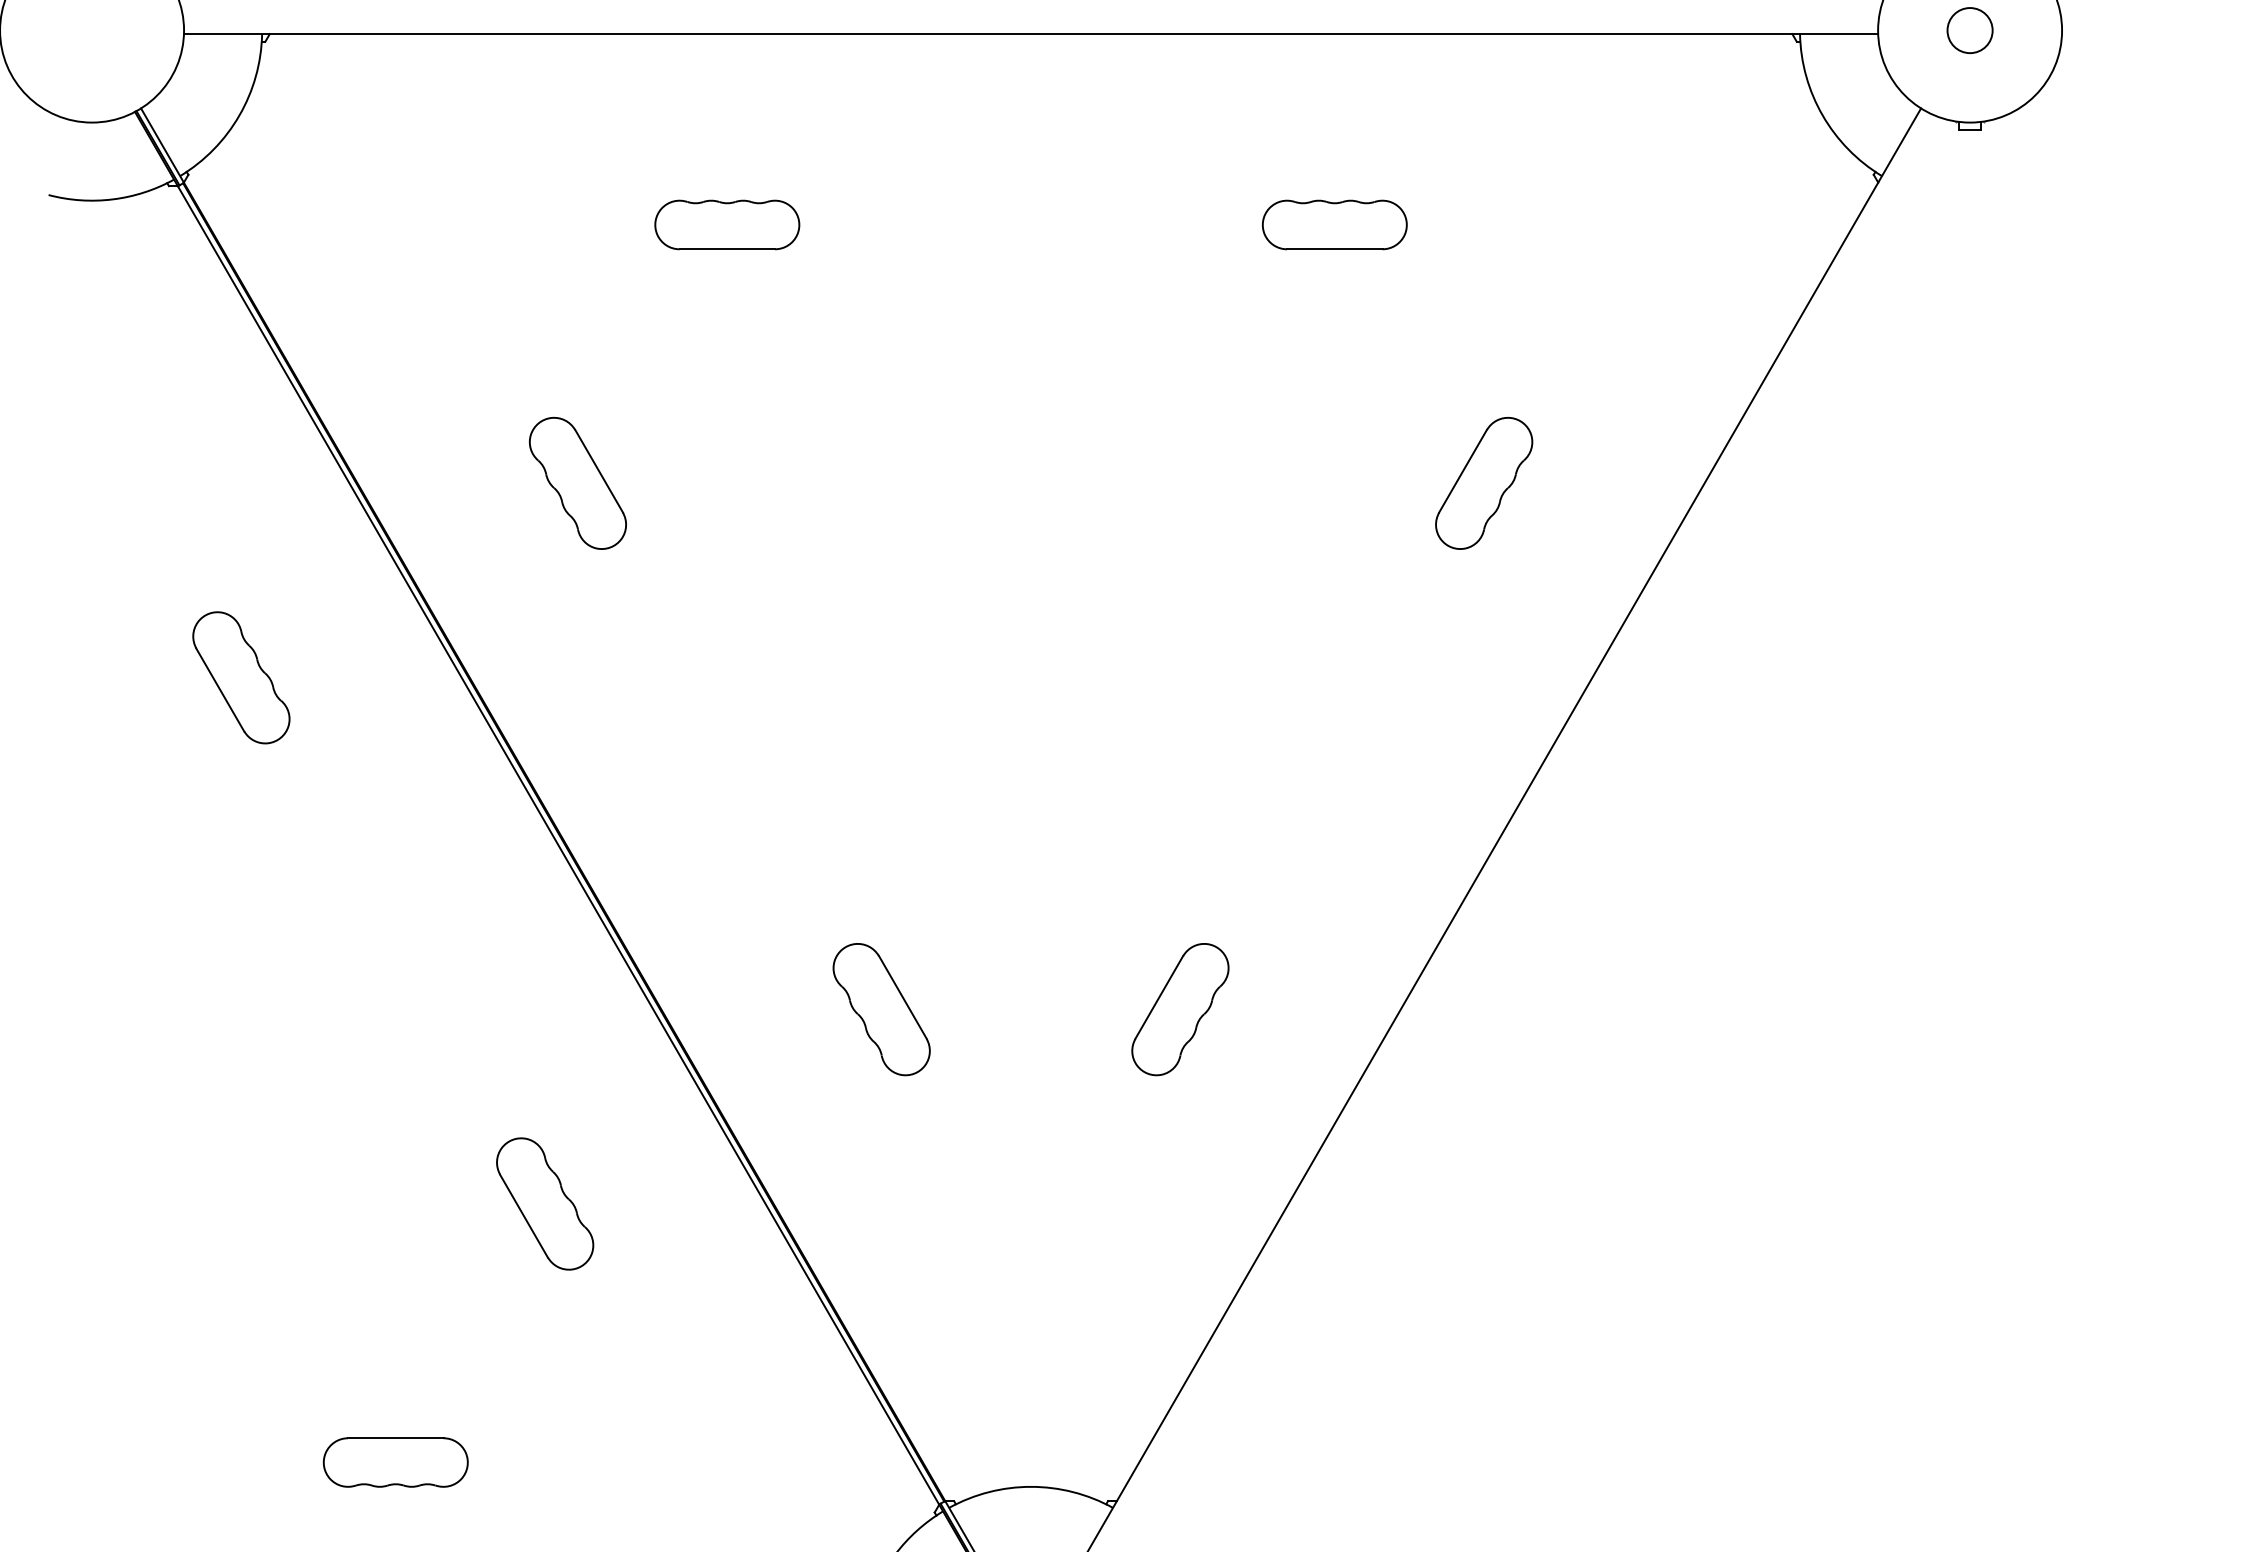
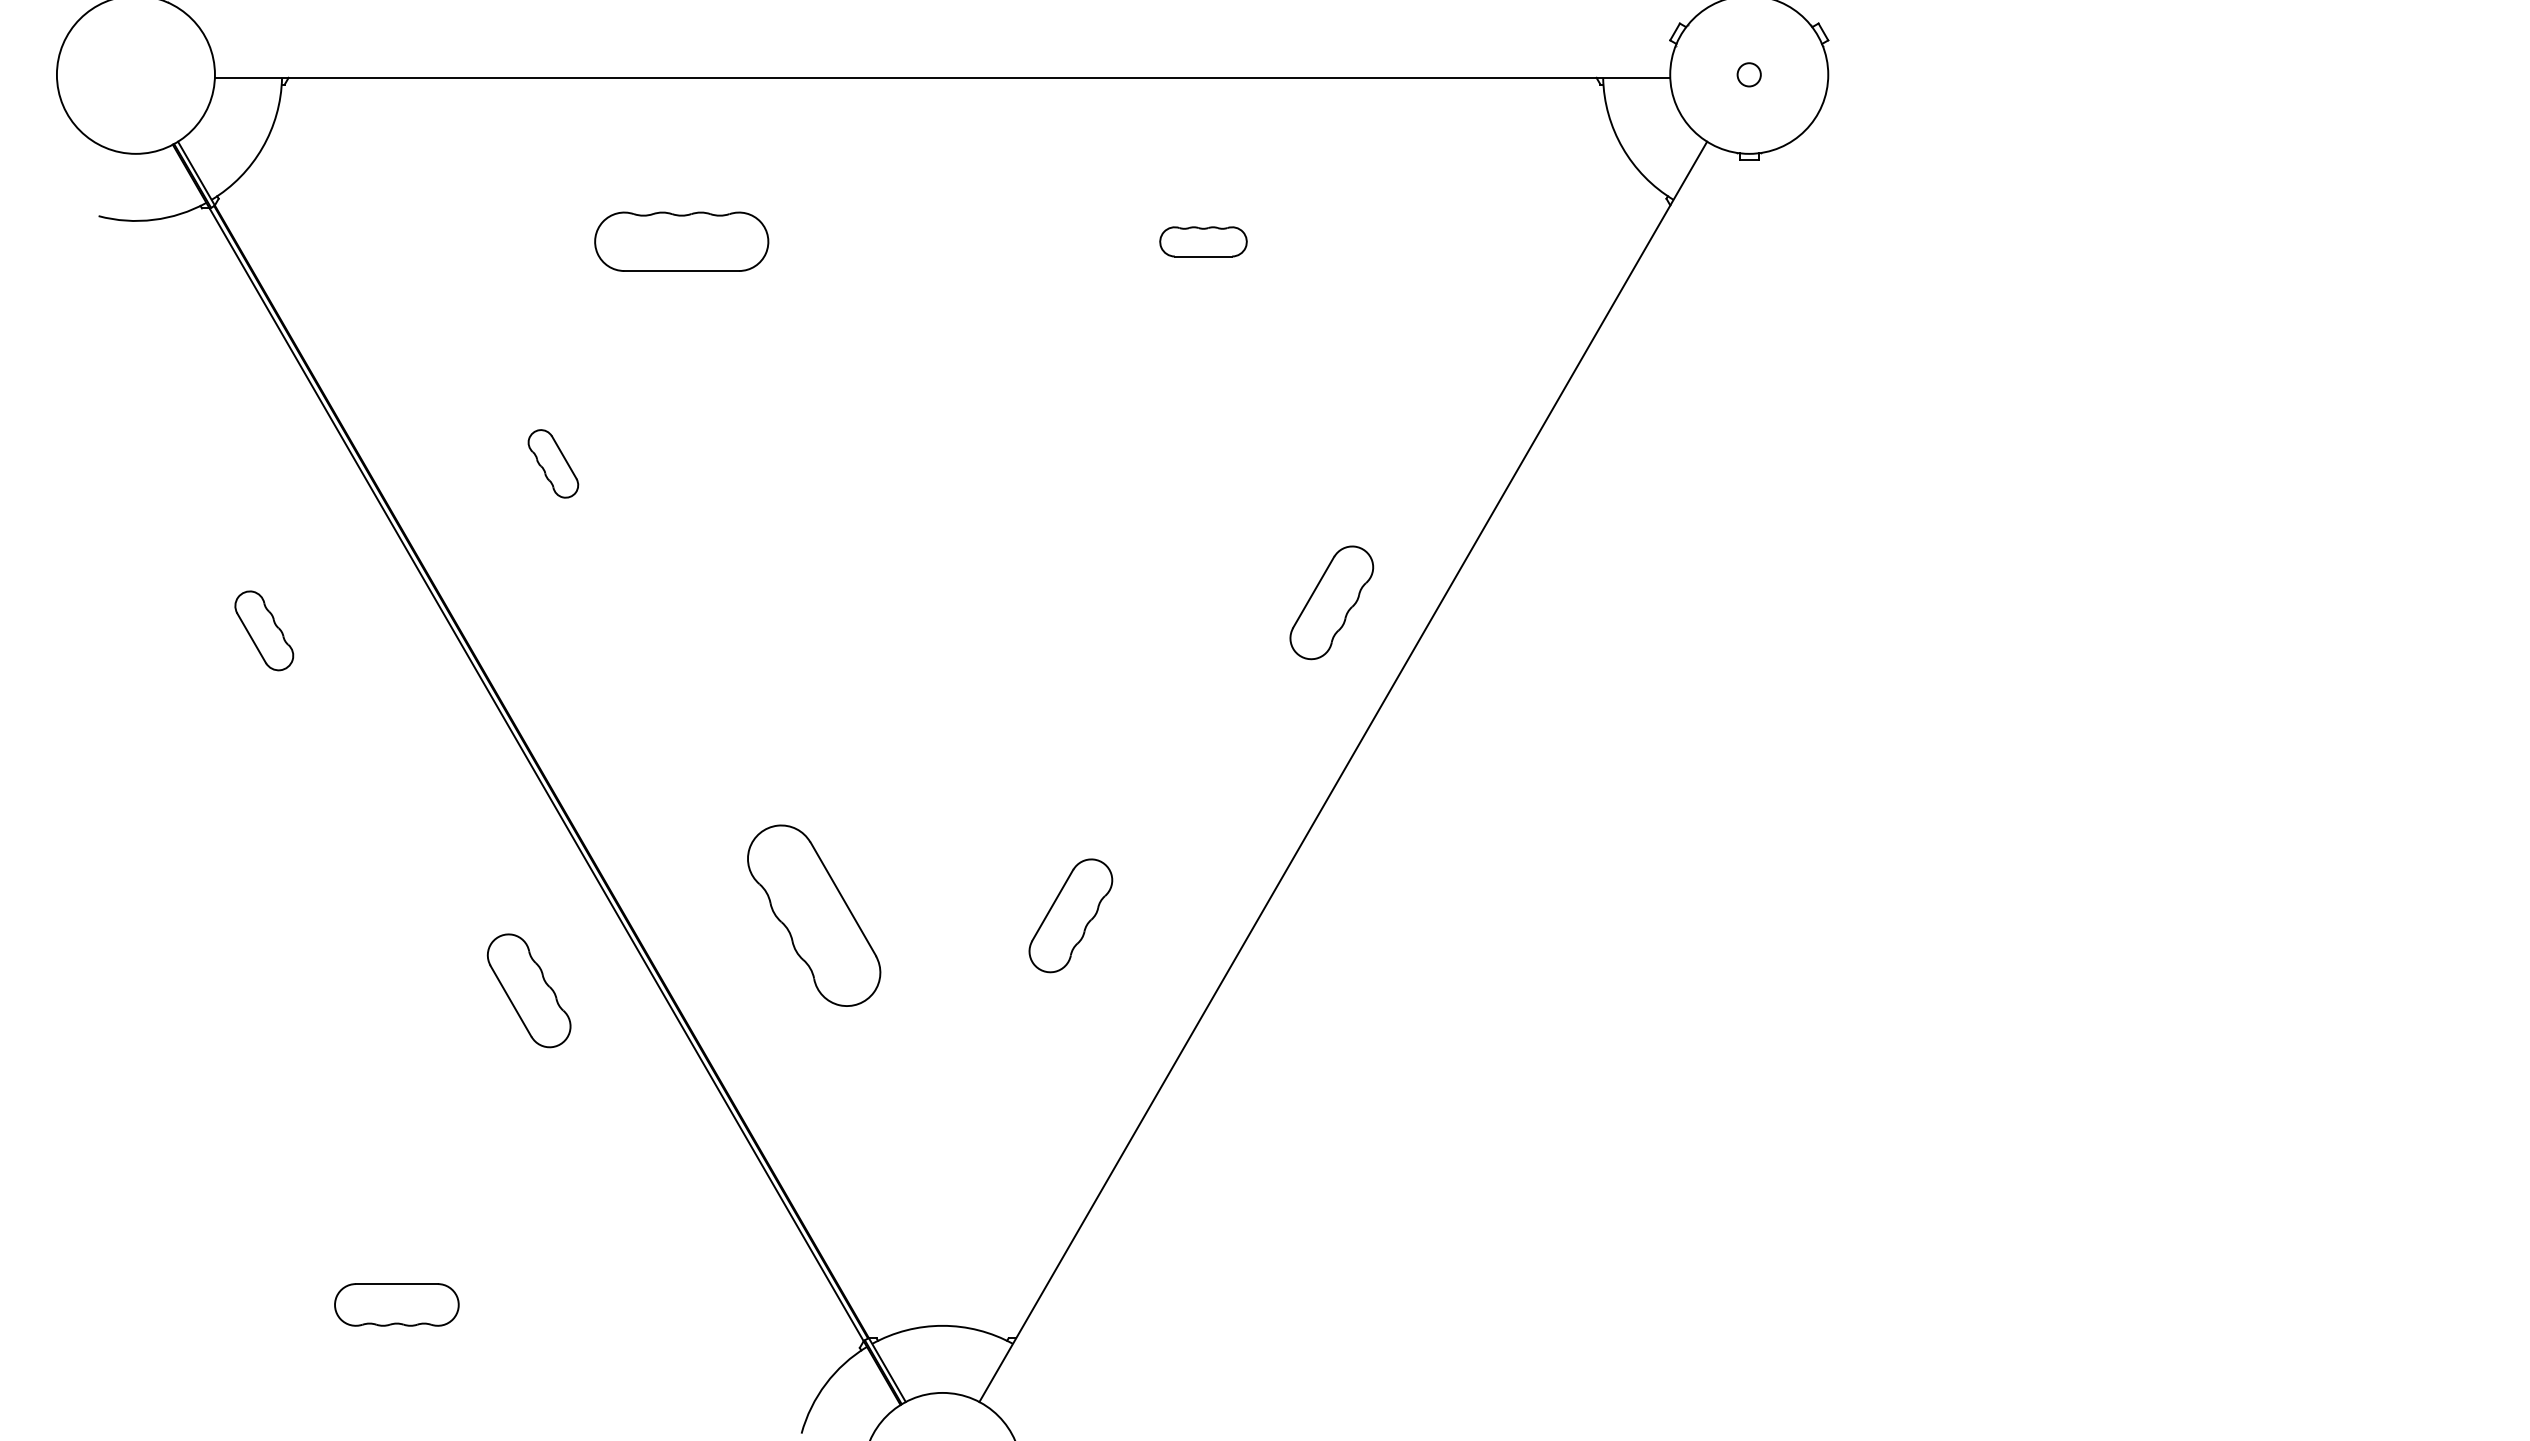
circle: (1969, 30) -> (1748, 74), size x0.6
part: (727, 224) -> (681, 241), size x1.4
part: (1334, 224) -> (1203, 241), size x0.7
part: (578, 483) -> (553, 463), size x0.6
part: (1483, 483) -> (1331, 602), moved
part: (241, 677) -> (264, 630), size x0.7
part: (881, 1009) -> (814, 915), size x1.6
part: (544, 1203) -> (528, 990), moved

